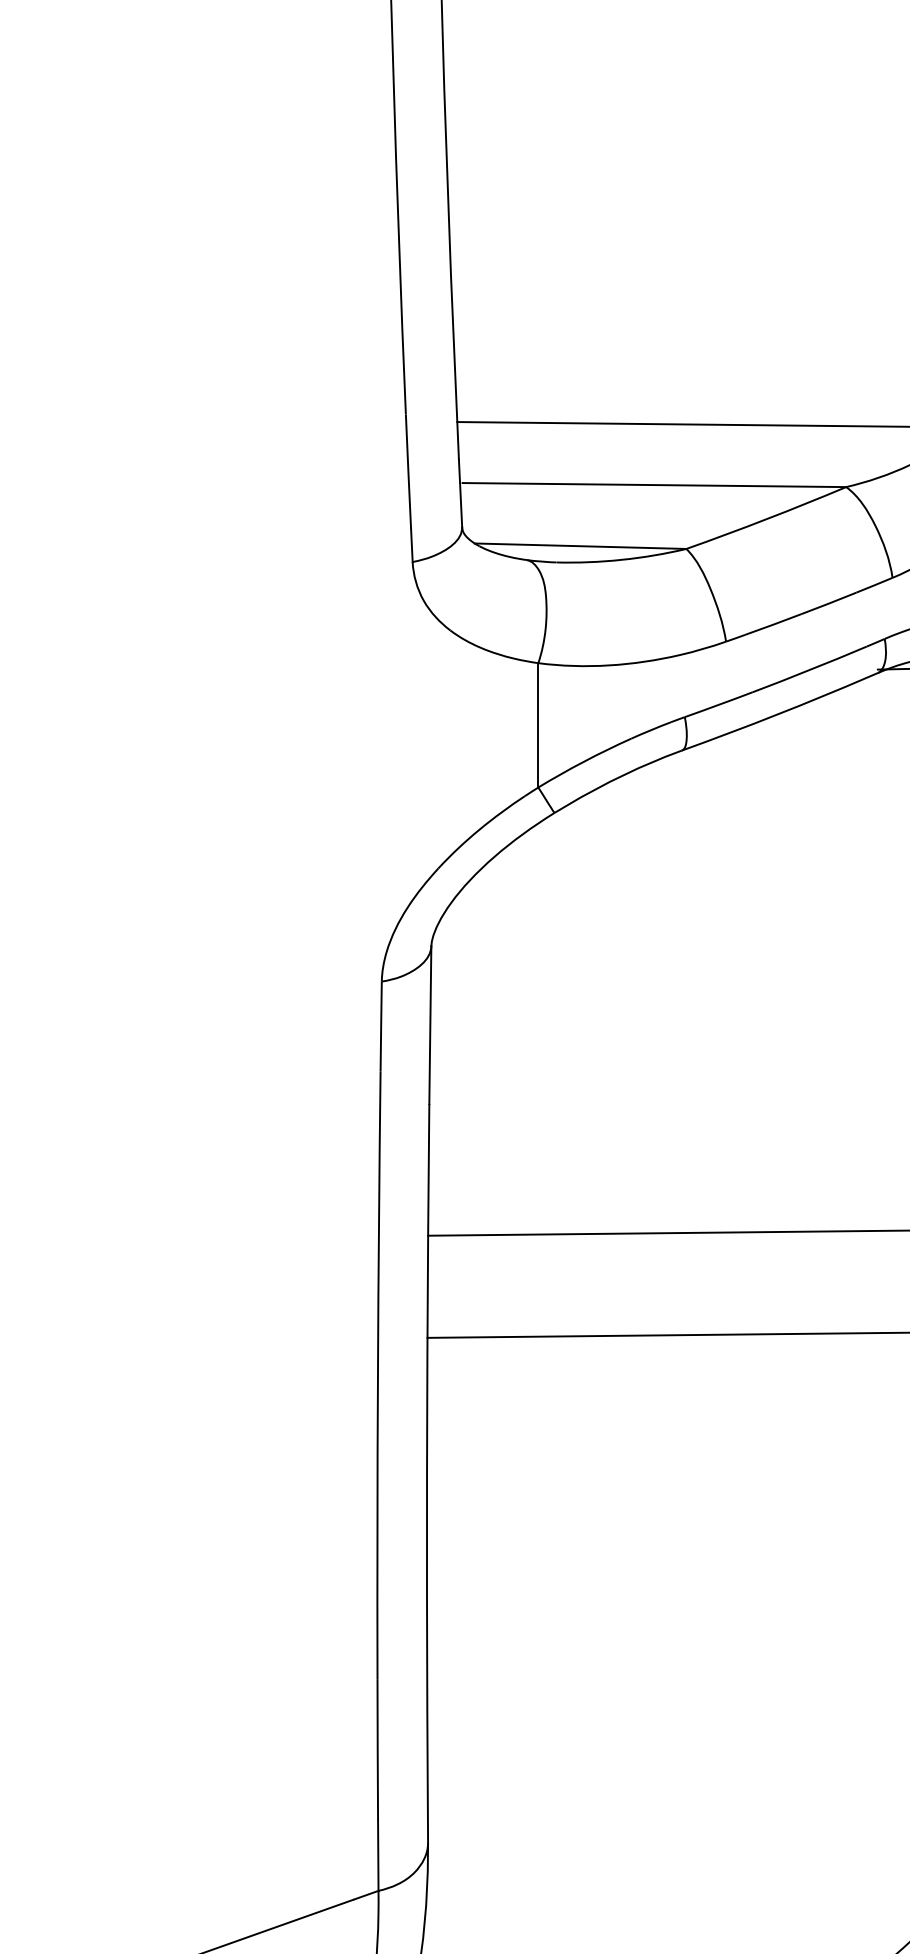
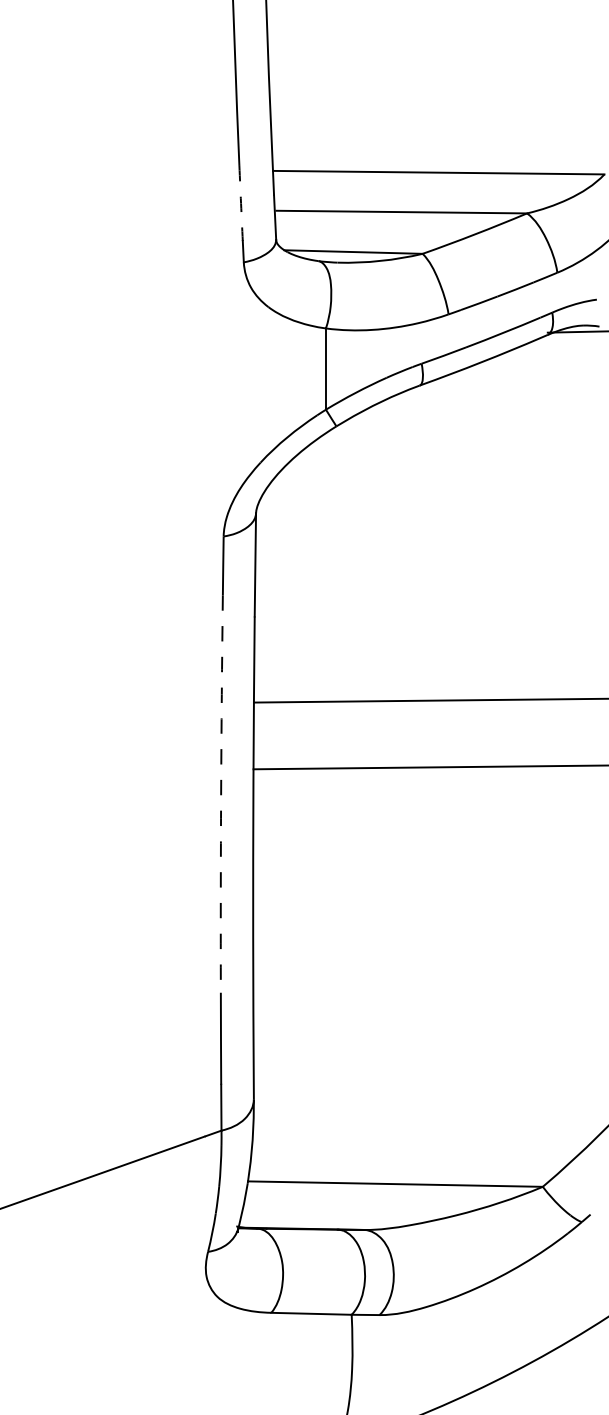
arc: (409, 471) -> (241, 203), solid -> dashed
arc: (378, 1376) -> (221, 794), solid -> dashed

